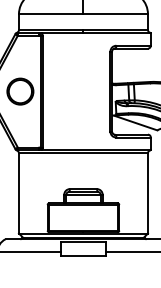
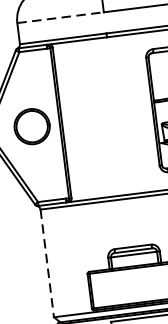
line: (51, 14) -> (60, 18), solid -> dashed
line: (18, 193) -> (46, 263), solid -> dashed

